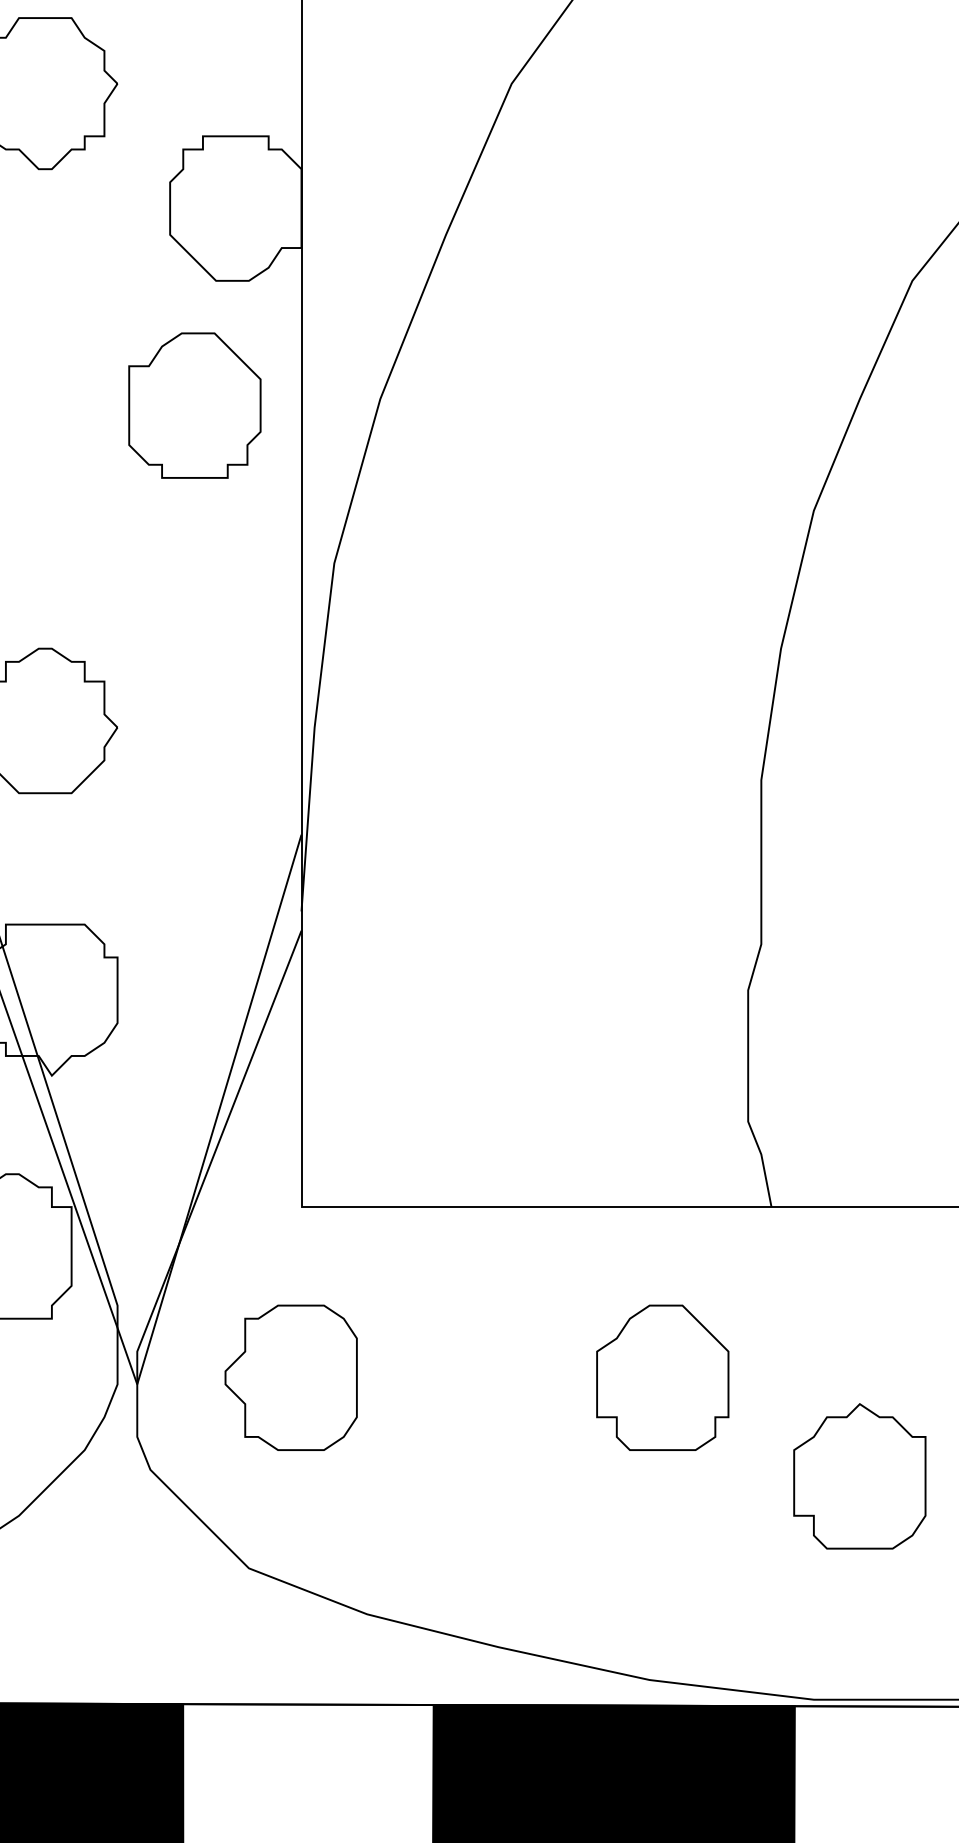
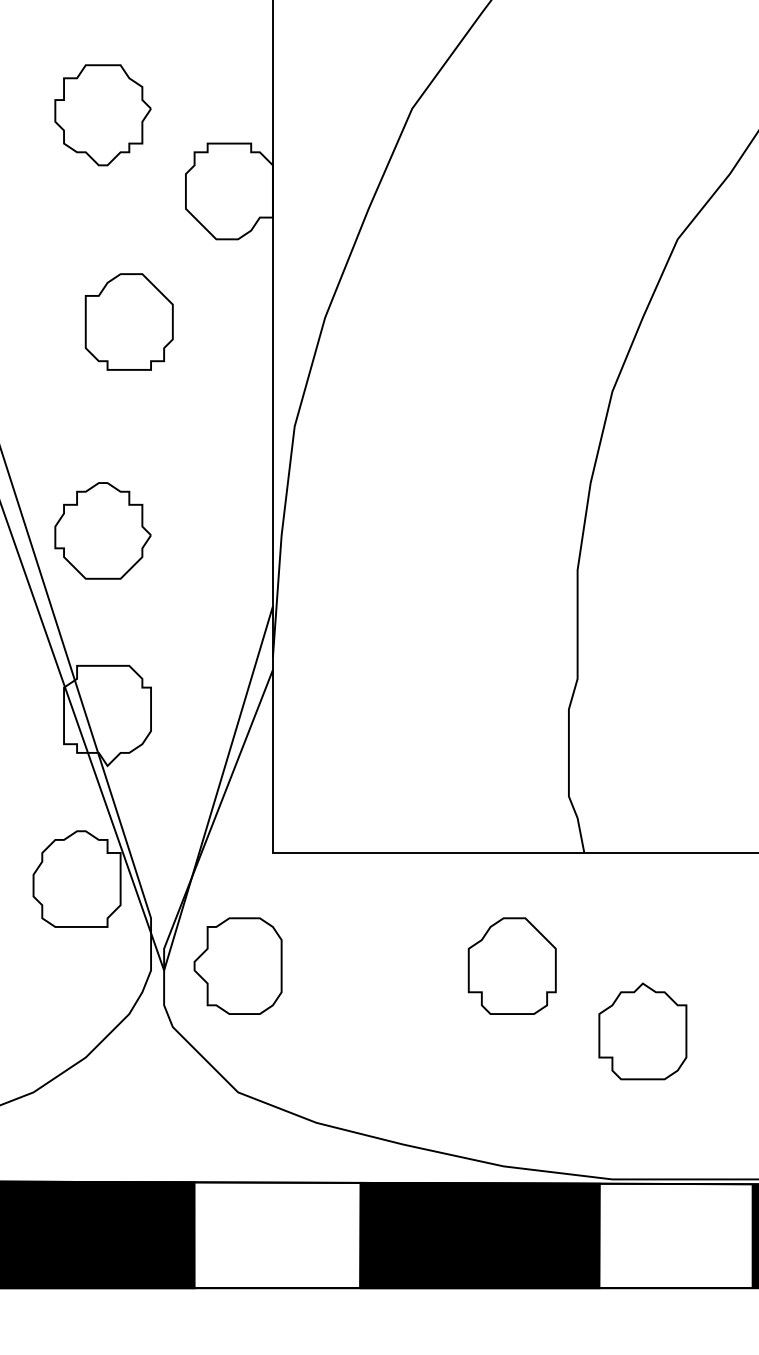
part: (193, 404) -> (128, 321), moved
part: (290, 1376) -> (237, 965), moved

